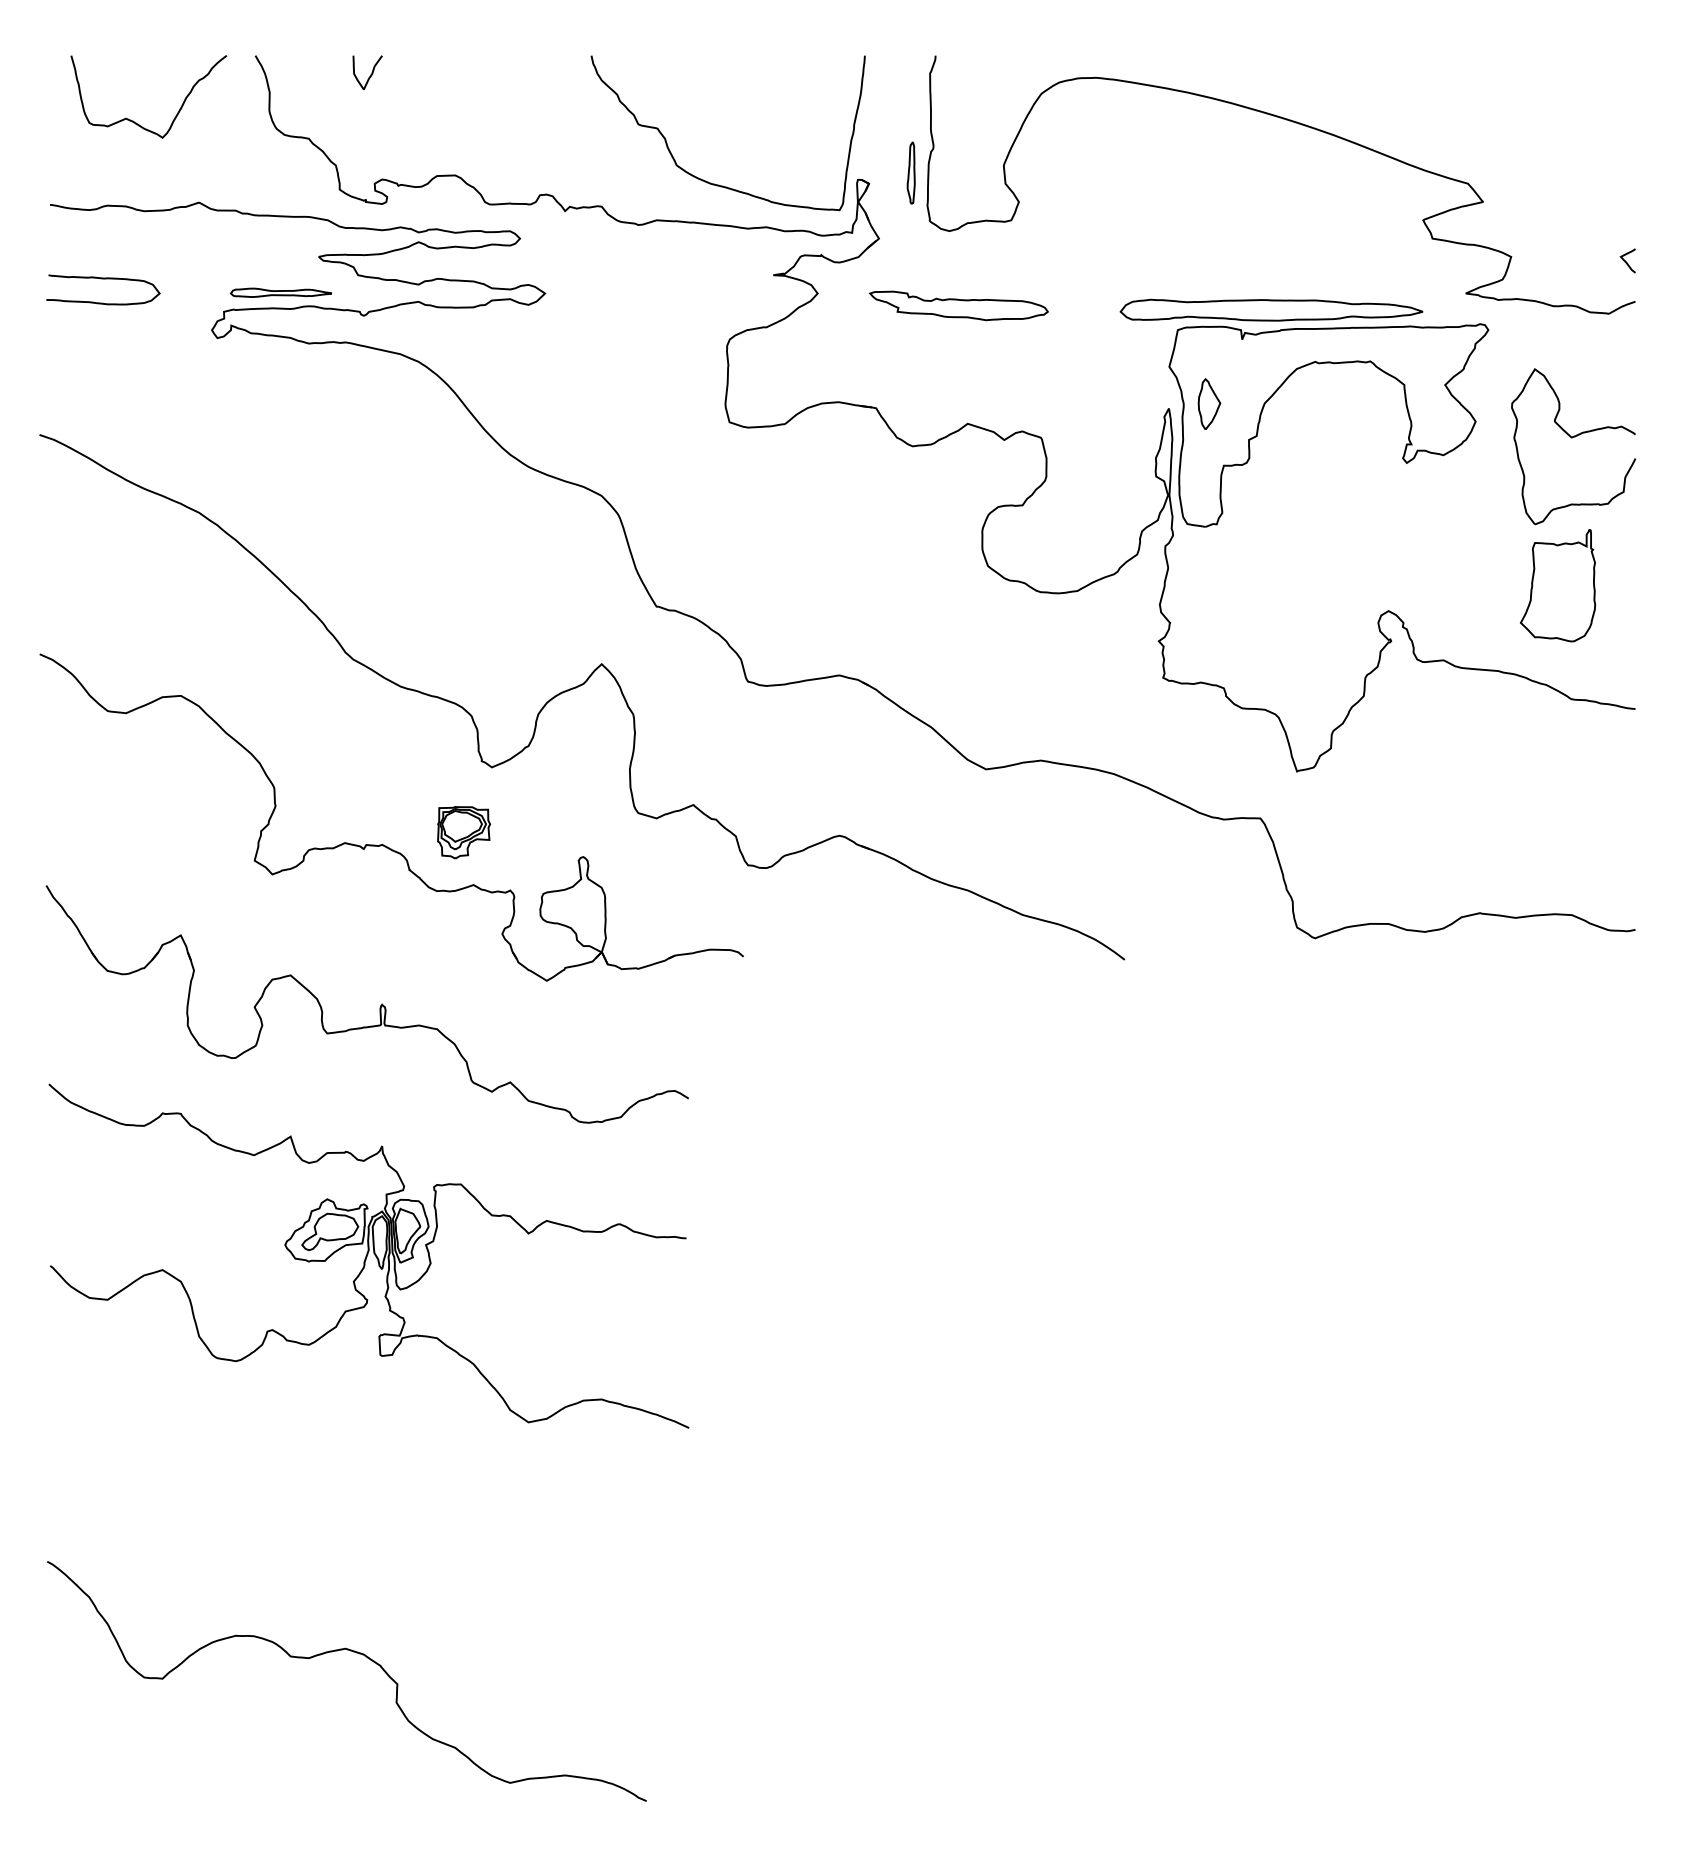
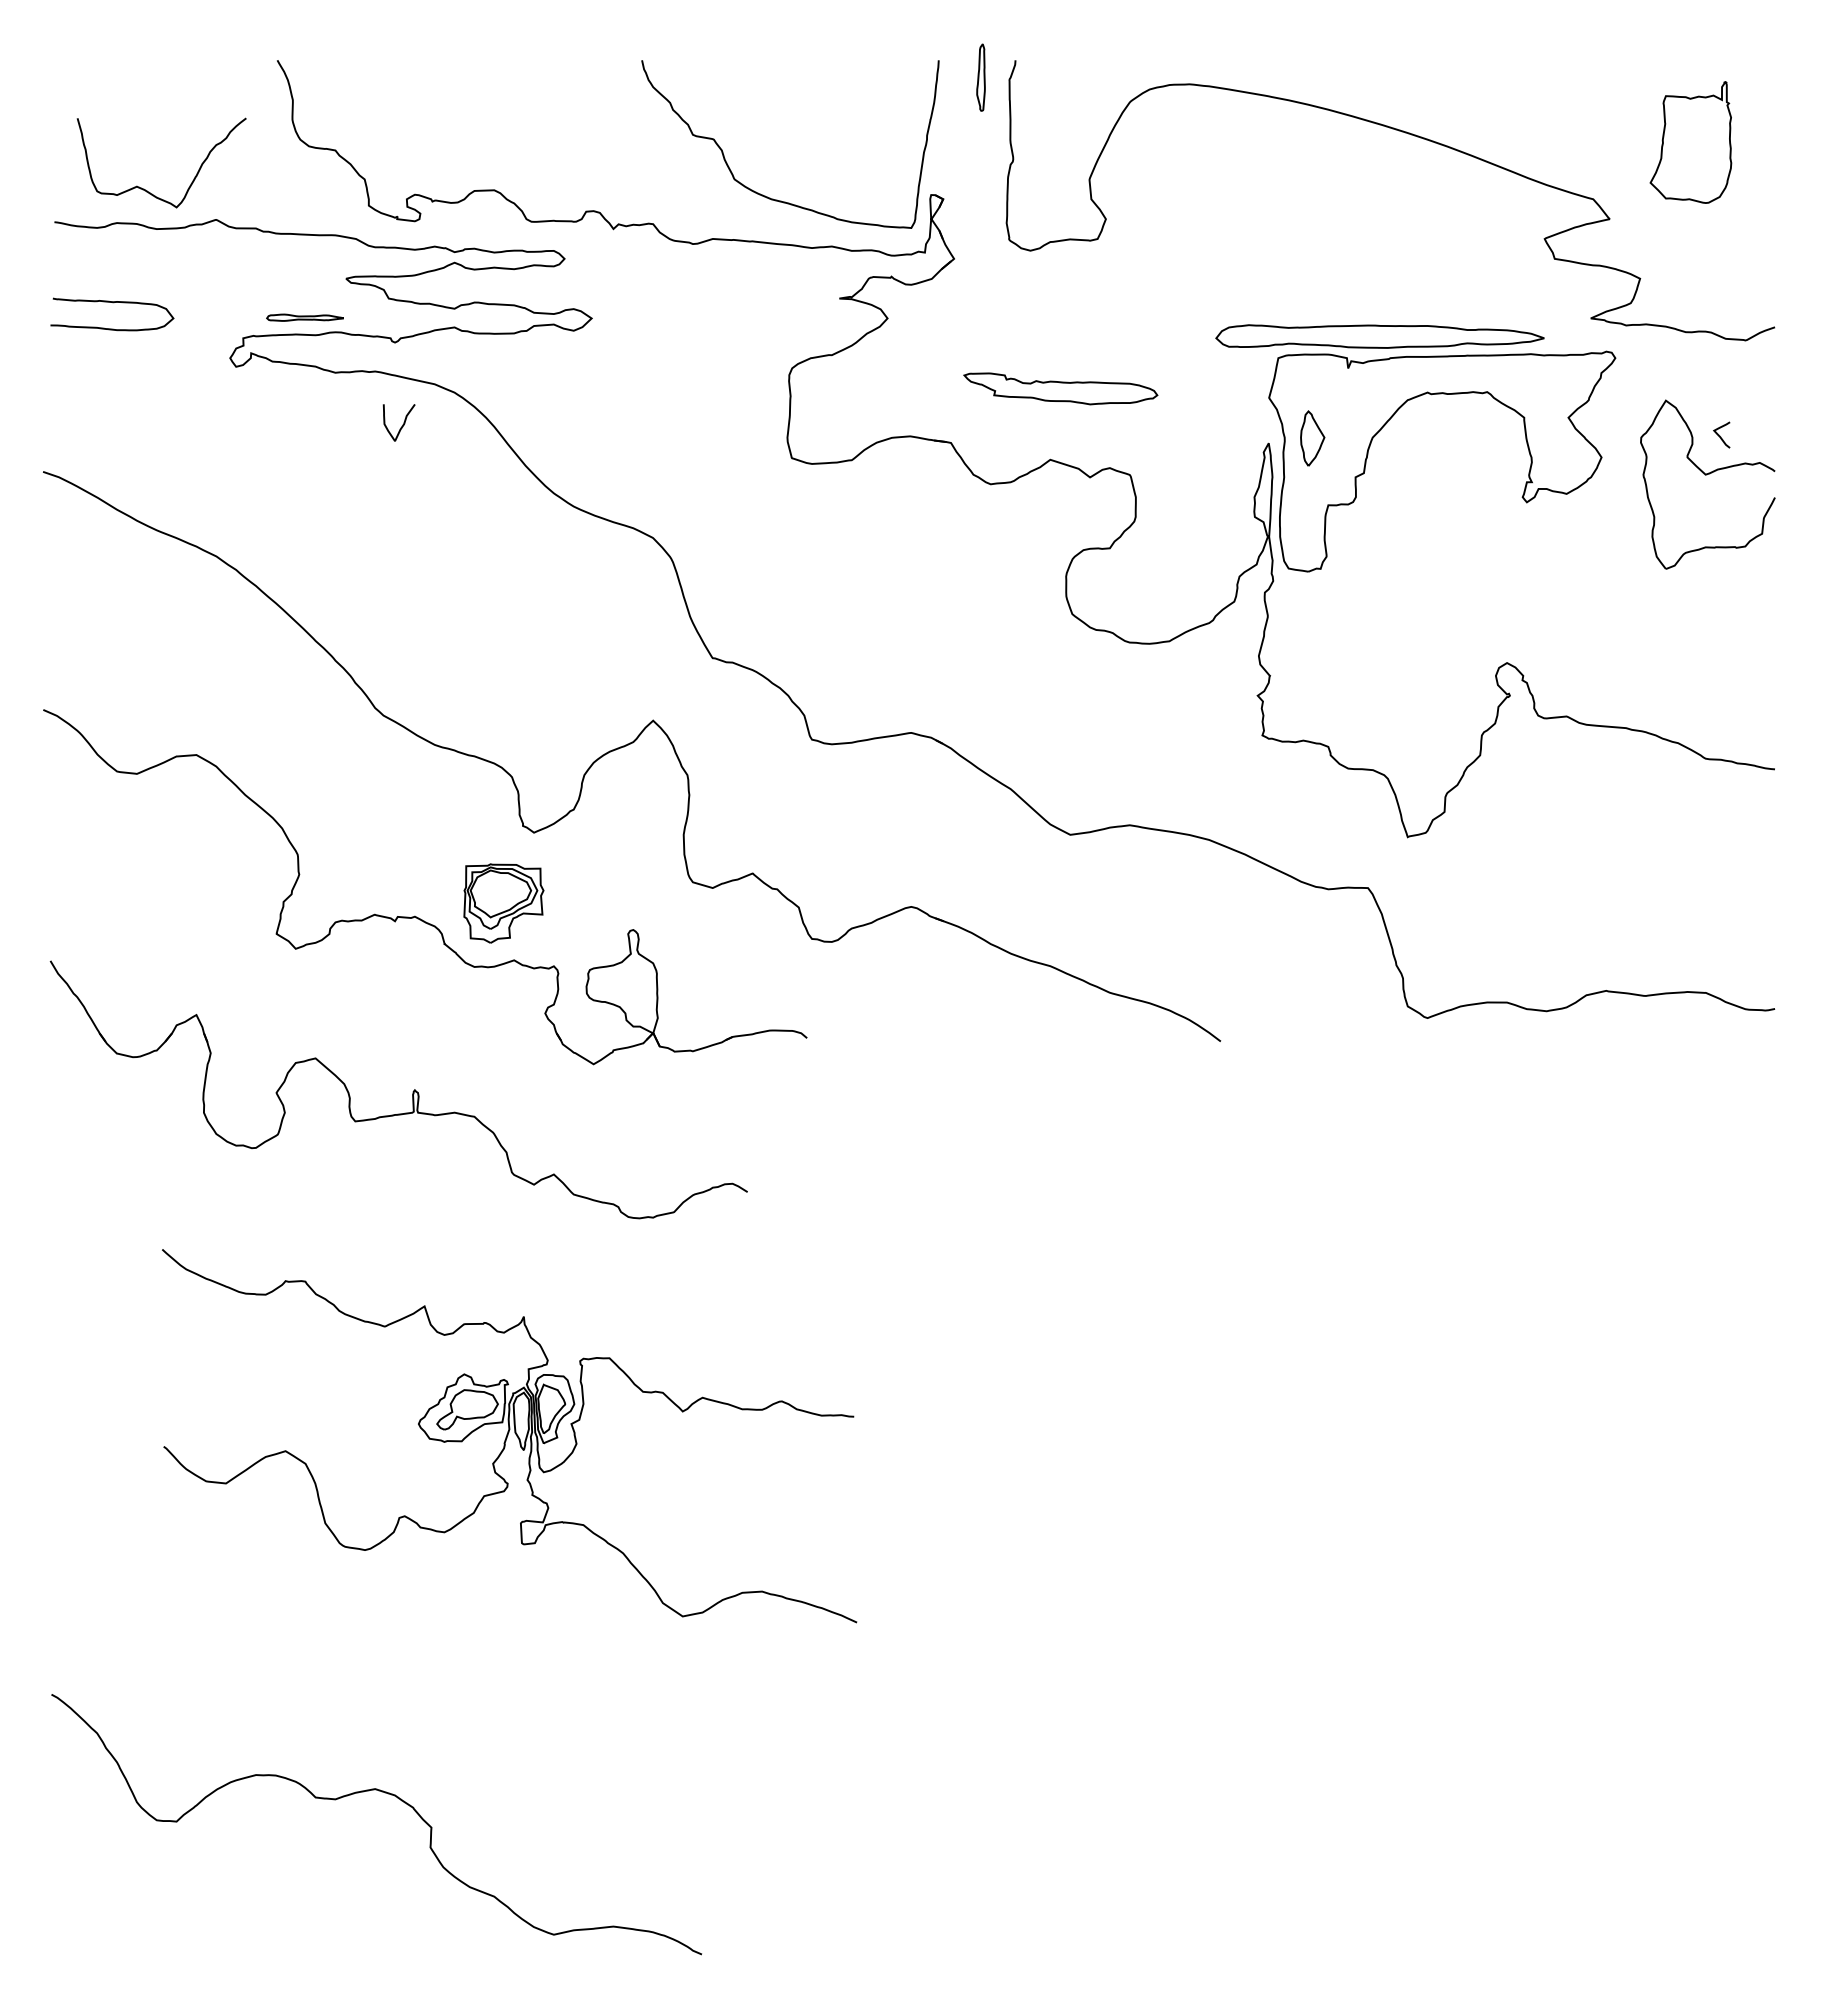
curve: (370, 74) -> (402, 424), moved
curve: (135, 122) -> (147, 190), moved
part: (910, 172) -> (980, 77), moved
curve: (1626, 261) -> (1720, 435), moved
part: (280, 292) -> (304, 317), size x0.7
part: (958, 305) -> (1060, 388), moved
part: (1557, 585) -> (1690, 142), moved
part: (463, 832) -> (503, 903), size x1.4
part: (368, 1256) -> (509, 1436), moved

